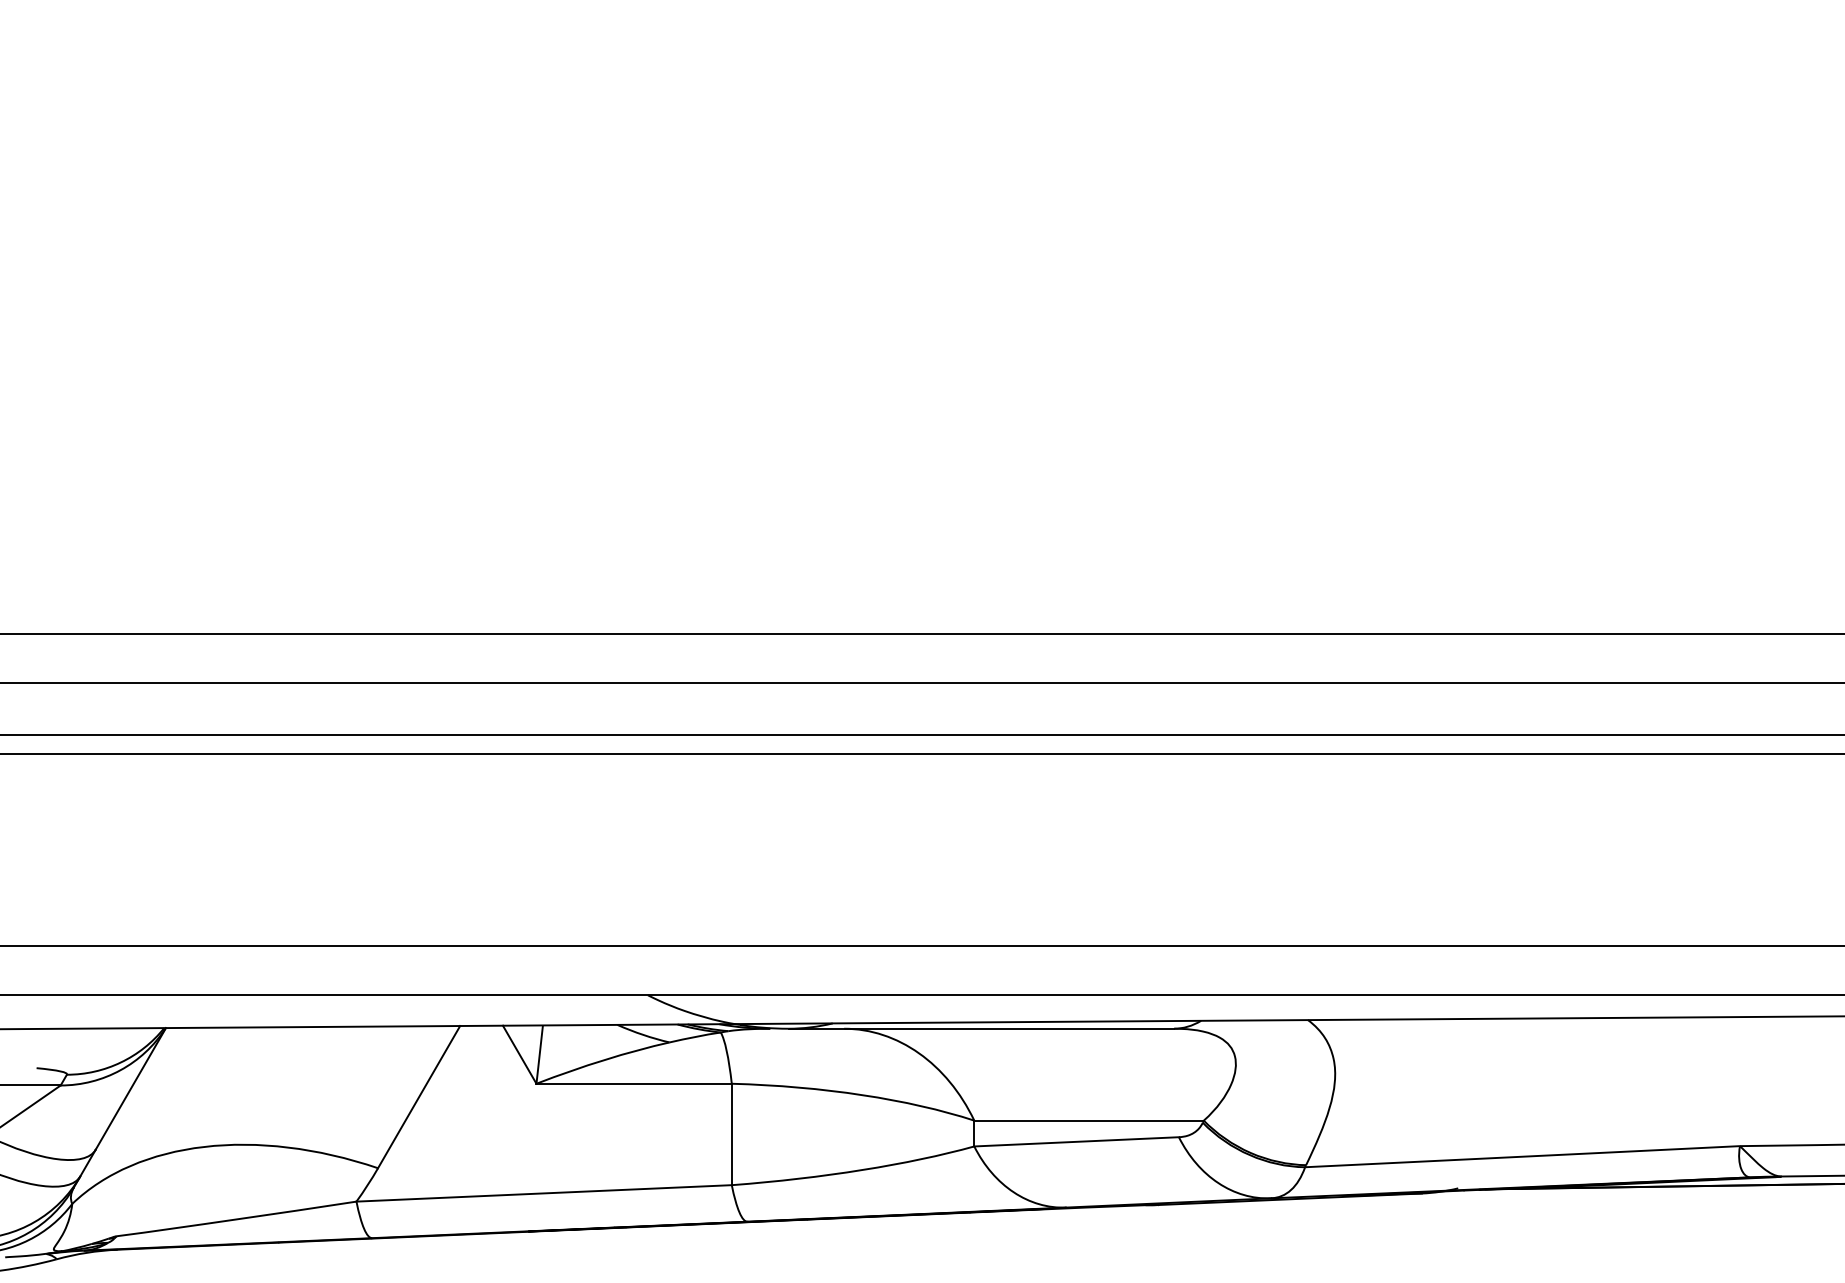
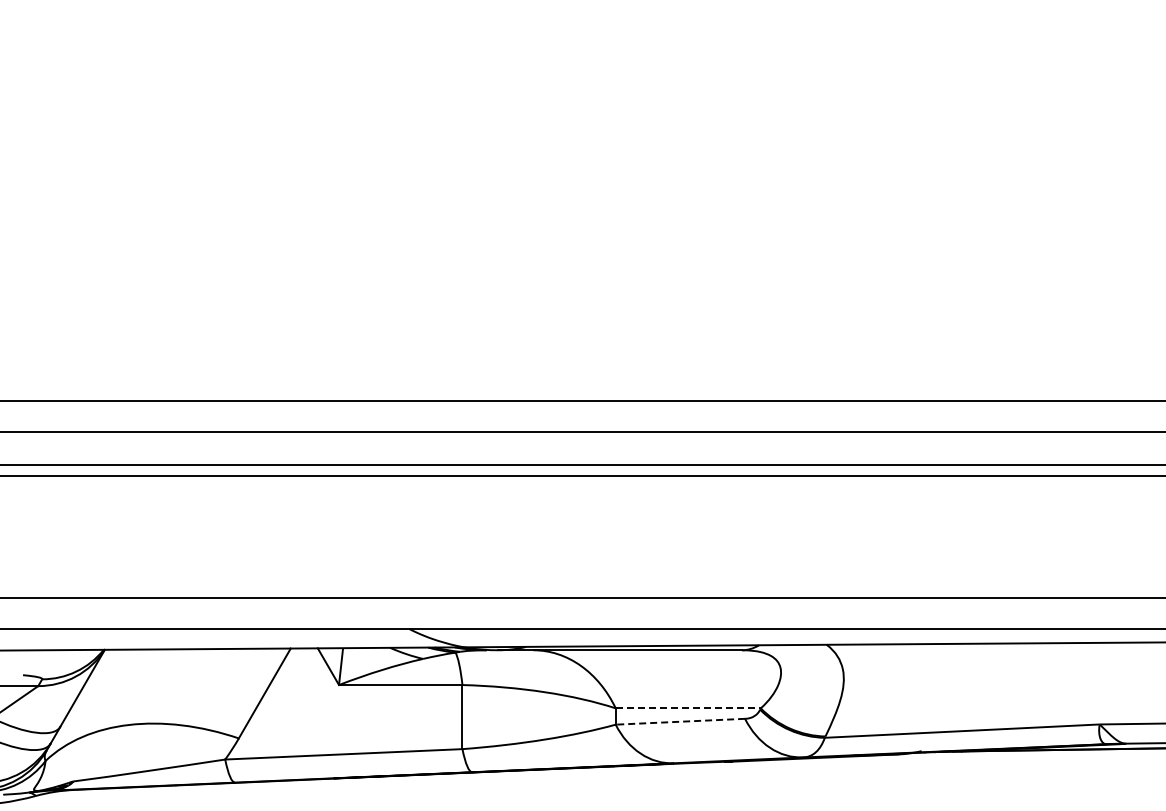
line: (1089, 1120) -> (688, 708), solid -> dashed
line: (1076, 1141) -> (680, 721), solid -> dashed

